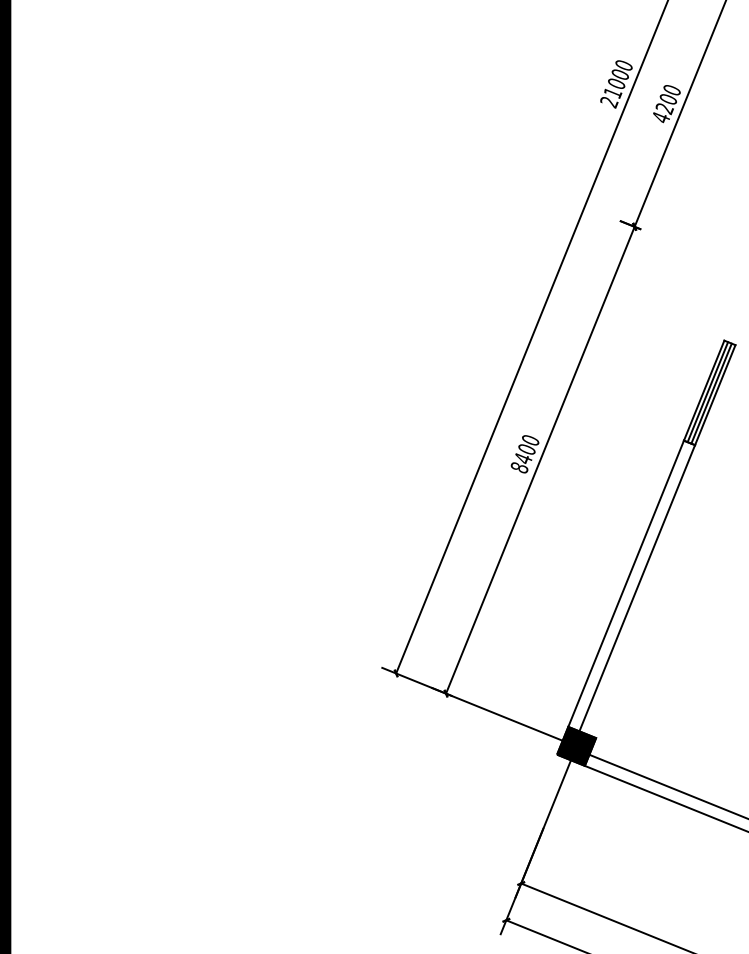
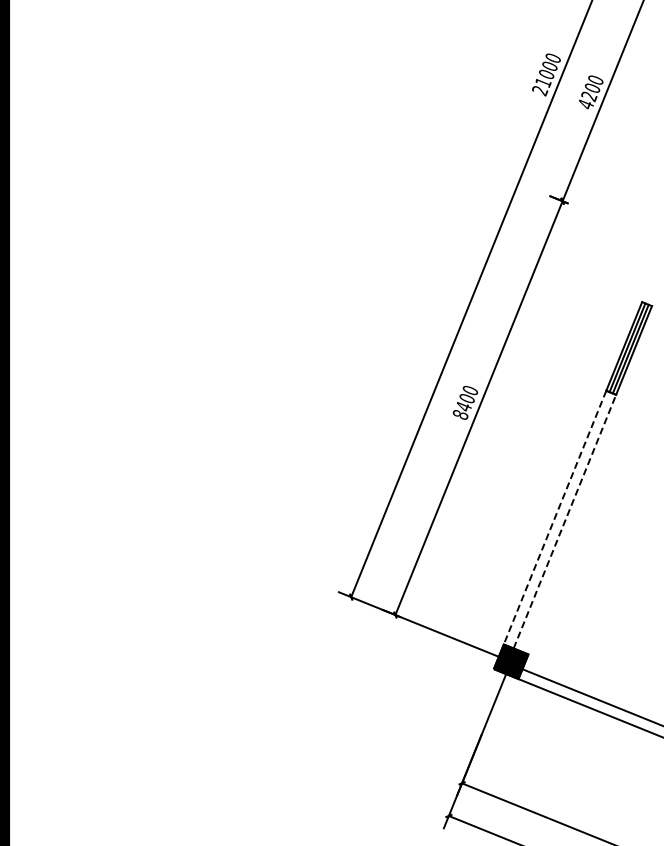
line: (626, 583) -> (555, 517), solid -> dashed
line: (636, 588) -> (564, 521), solid -> dashed

